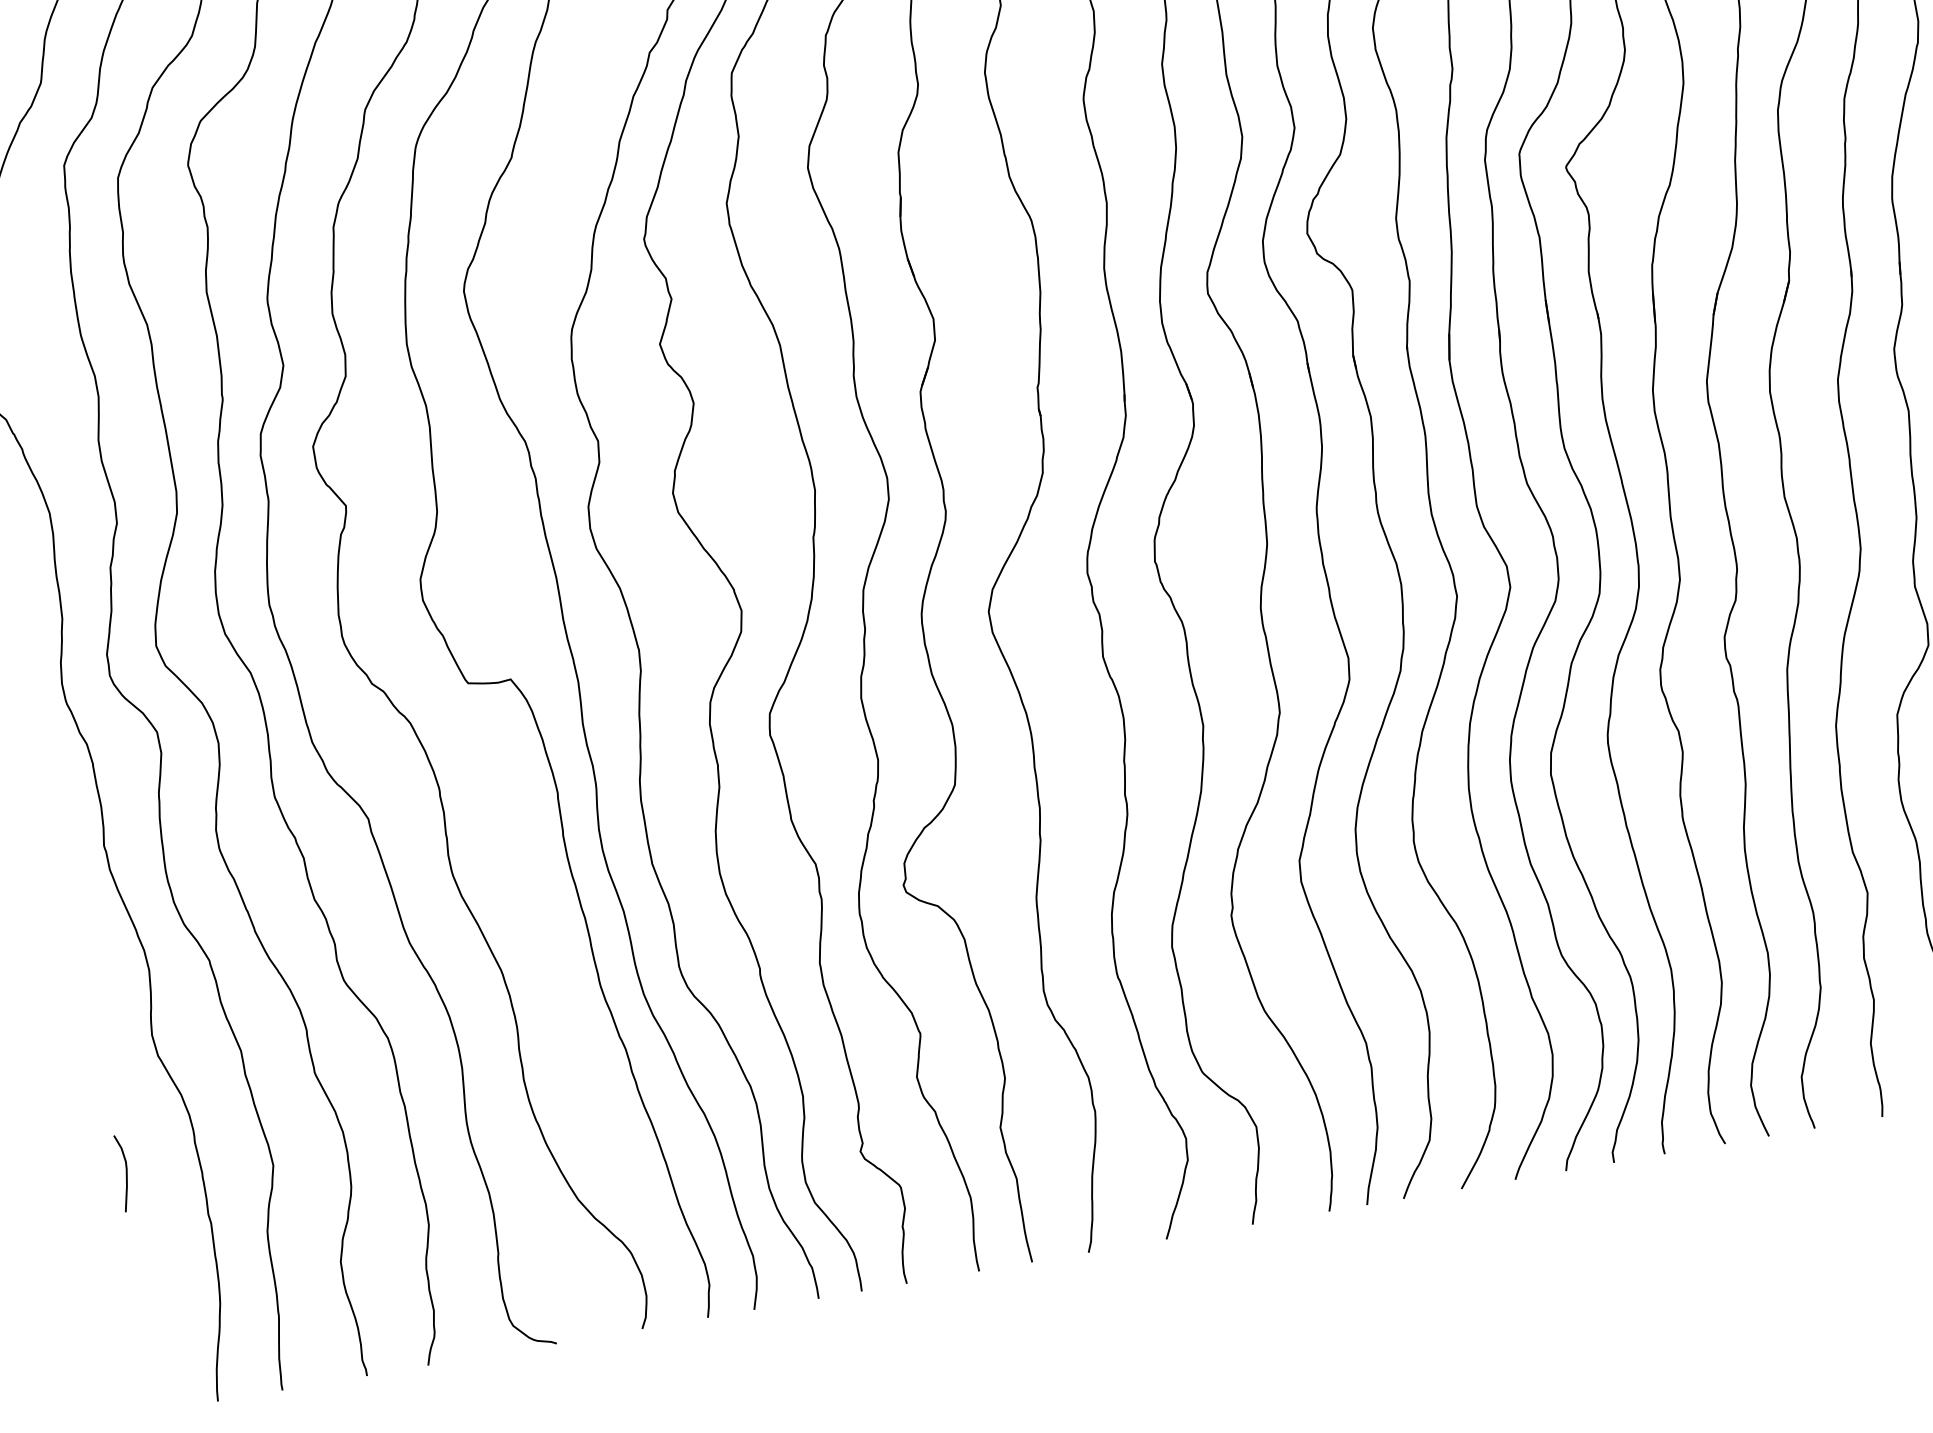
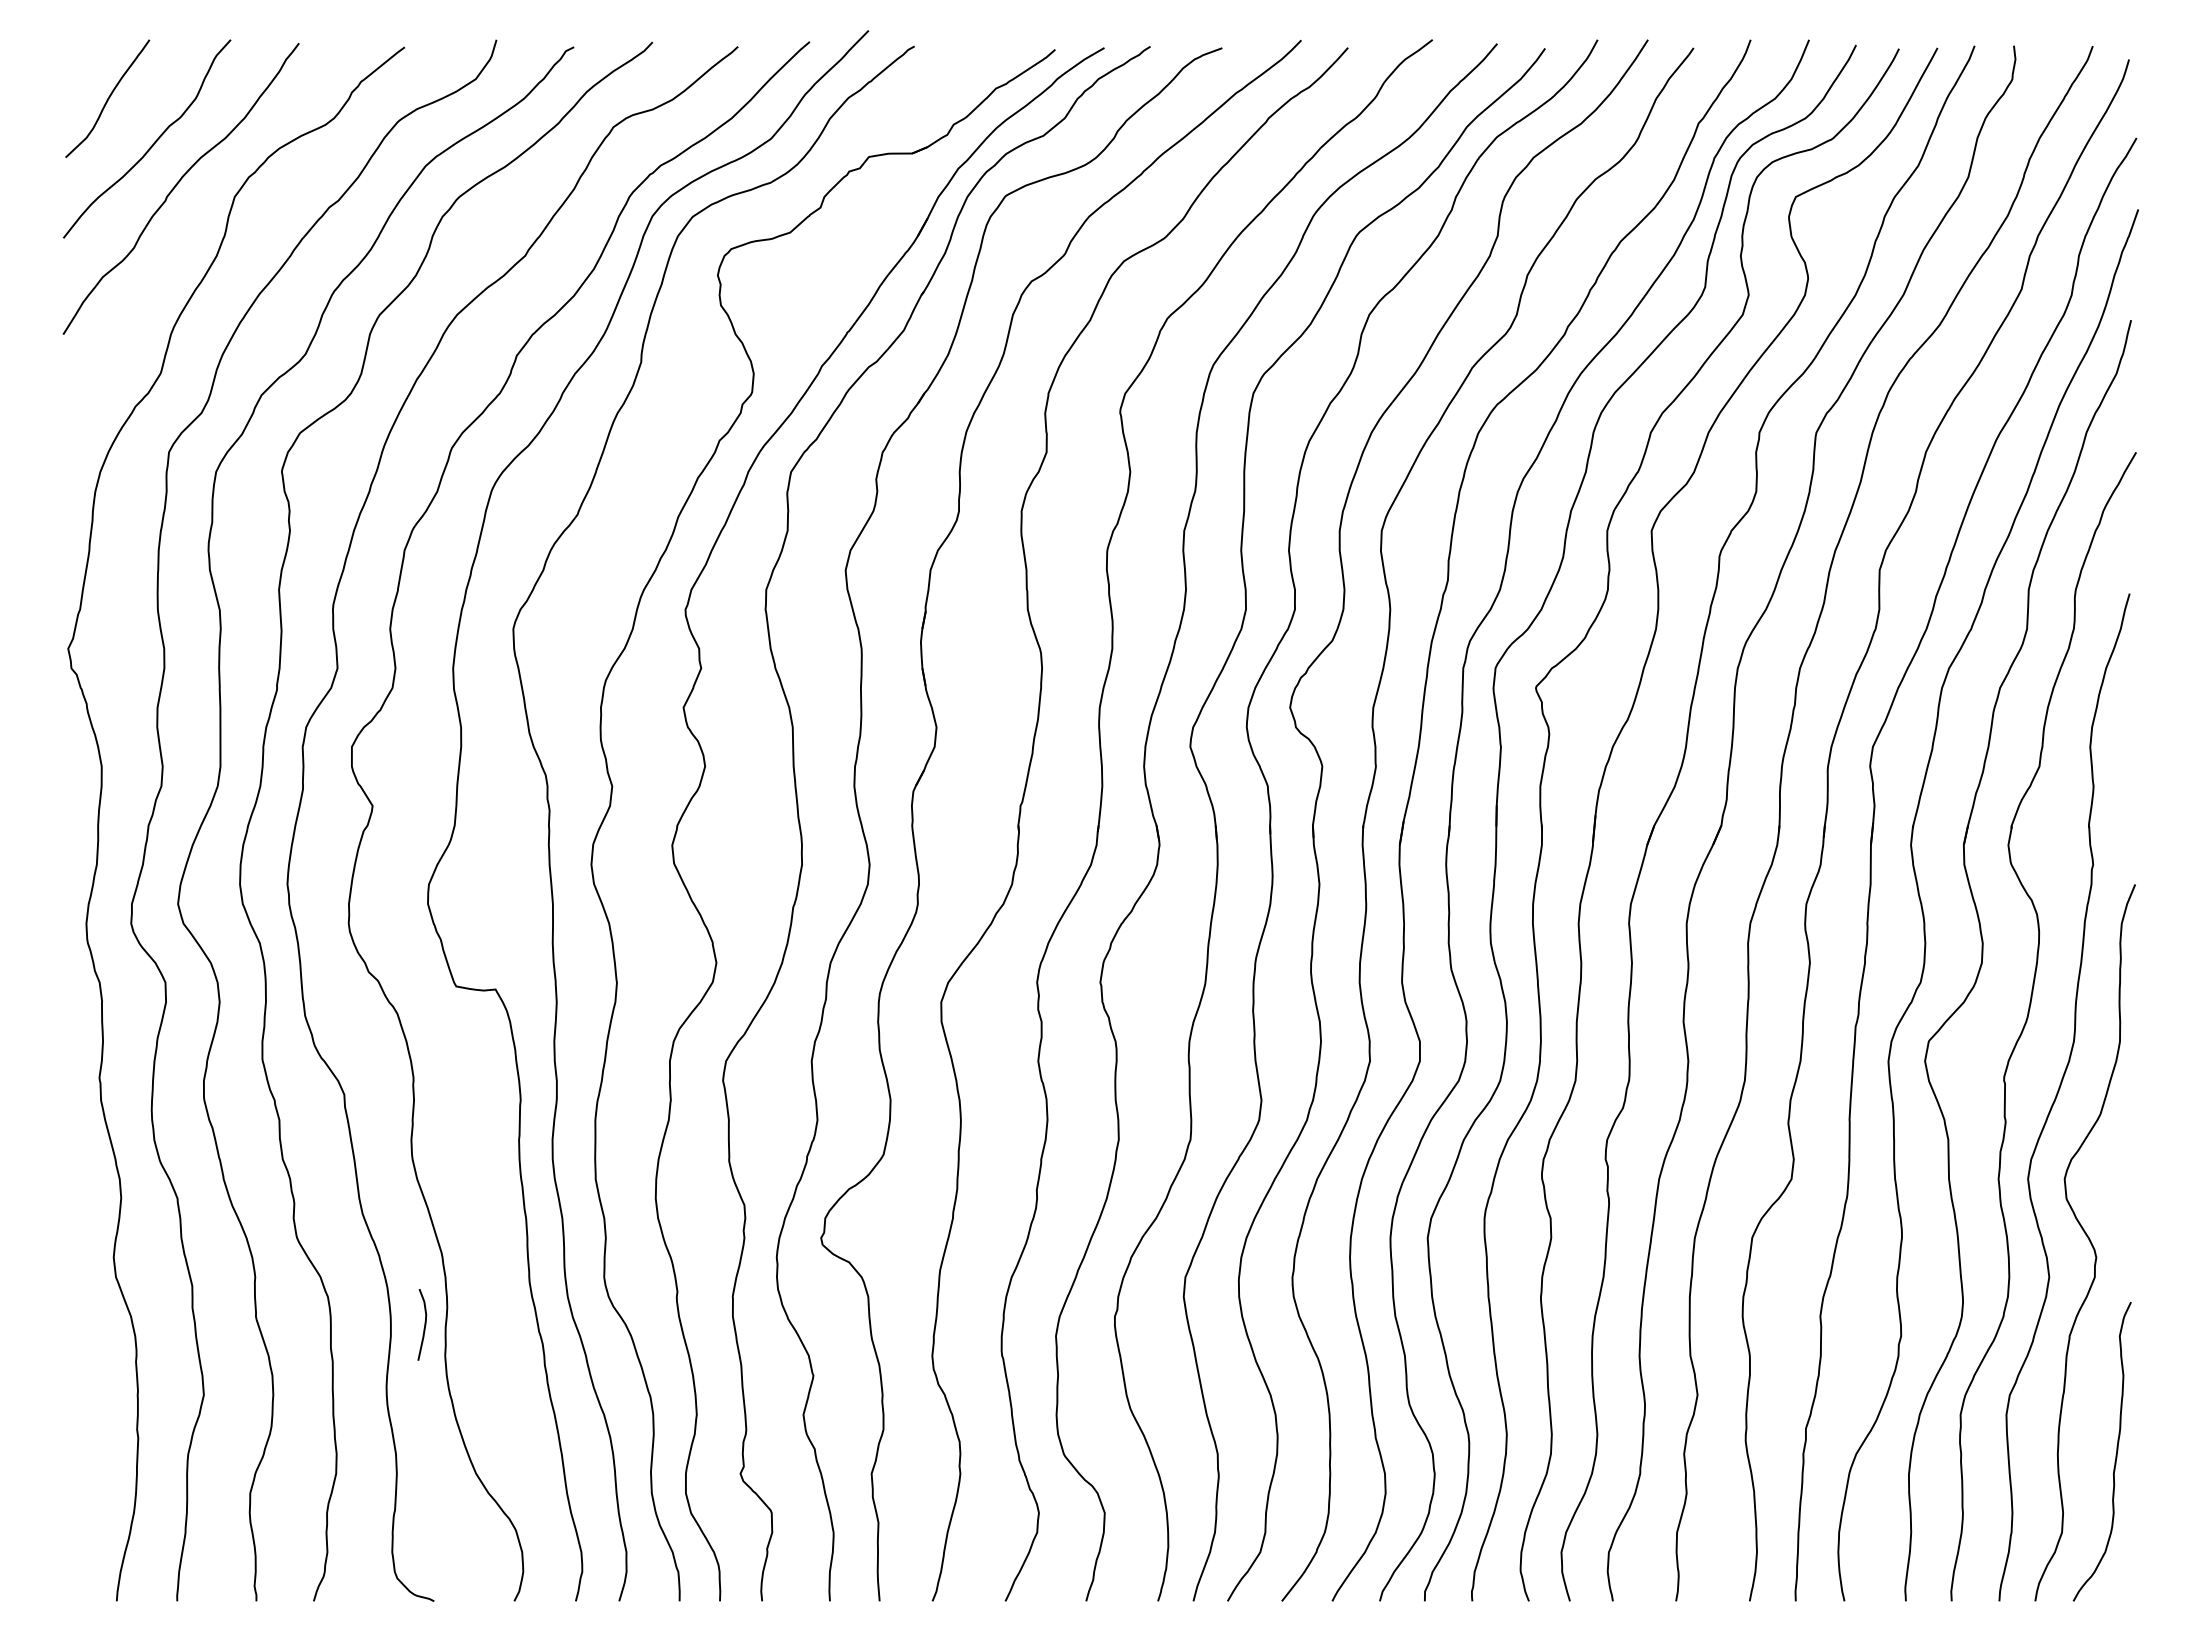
curve: (125, 1172) -> (424, 1324), moved

